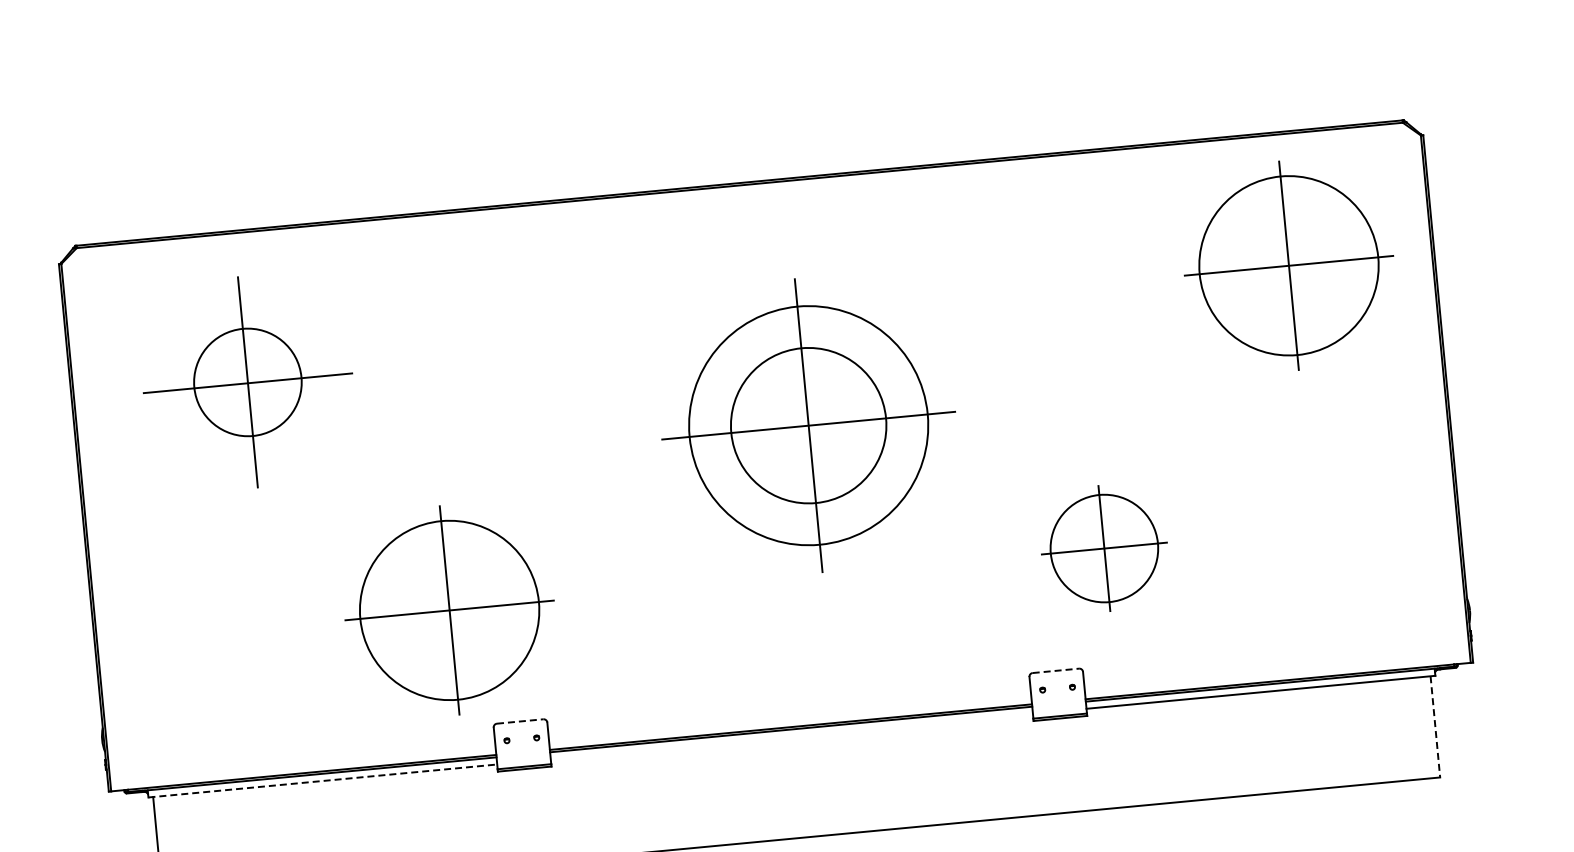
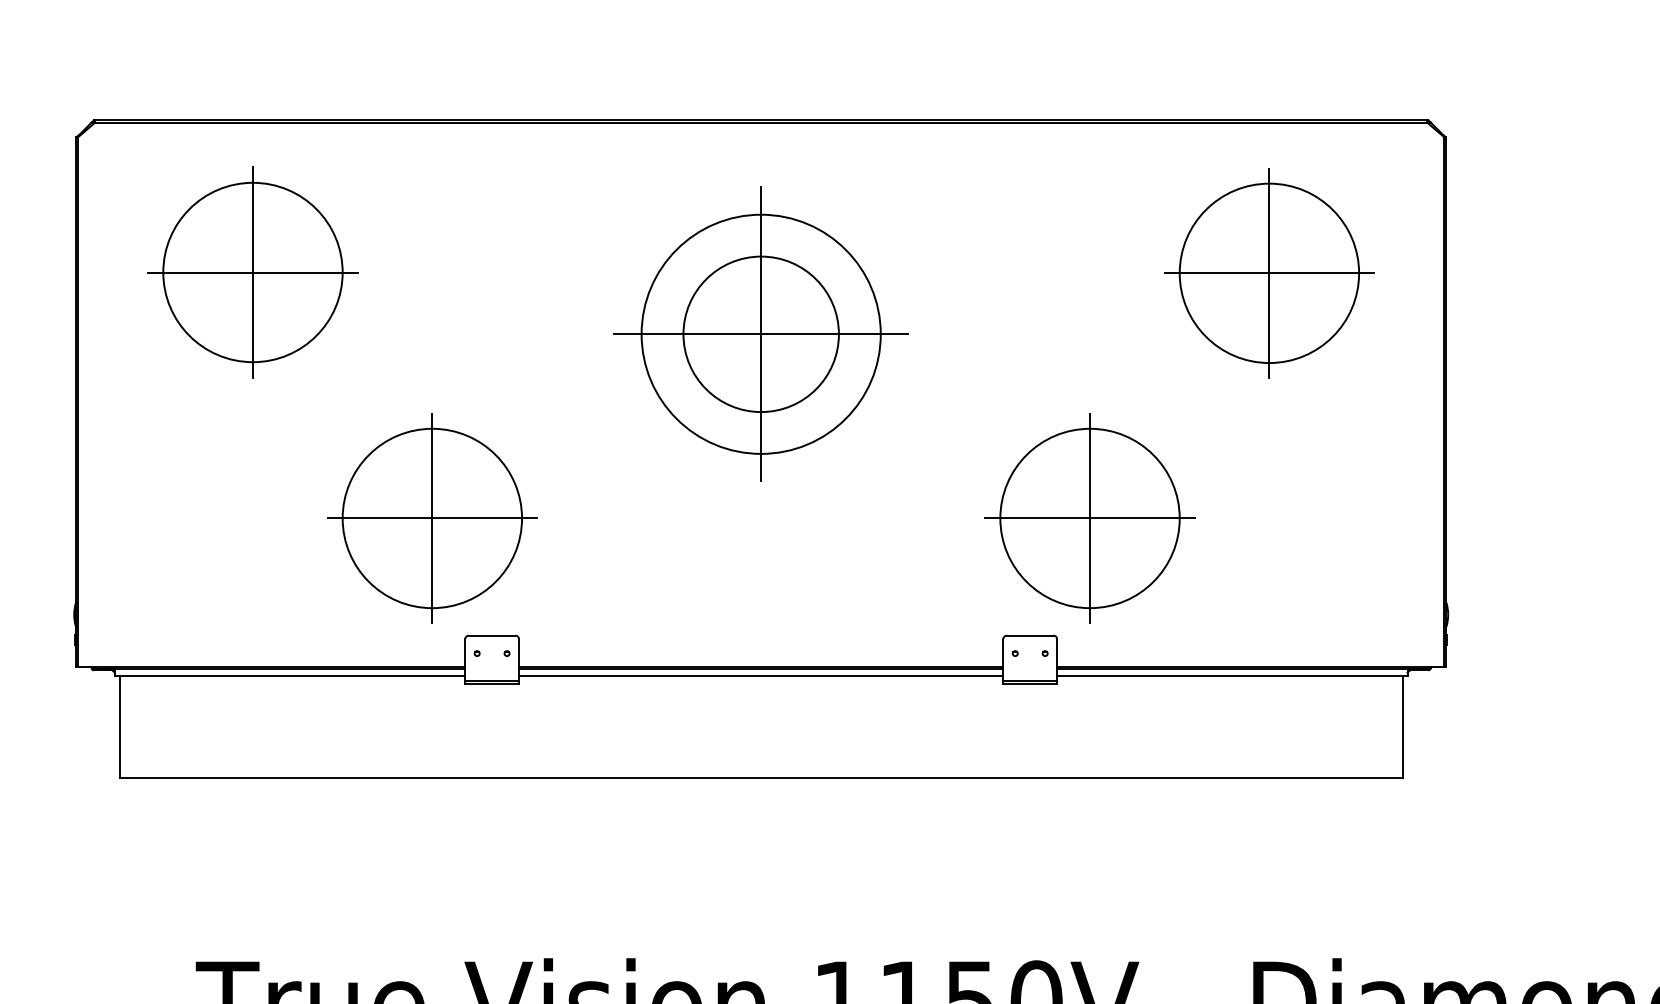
part: (1289, 265) -> (1269, 273), moved
circle: (247, 382) -> (252, 272), size x1.67
part: (807, 424) -> (760, 333), moved
part: (1103, 548) -> (1089, 518), size x1.67
line: (1056, 670) -> (1030, 635), dashed -> solid
line: (520, 721) -> (492, 635), dashed -> solid
line: (1435, 727) -> (1402, 727), dashed -> solid
line: (792, 736) -> (761, 676), added
line: (323, 781) -> (290, 676), dashed -> solid

